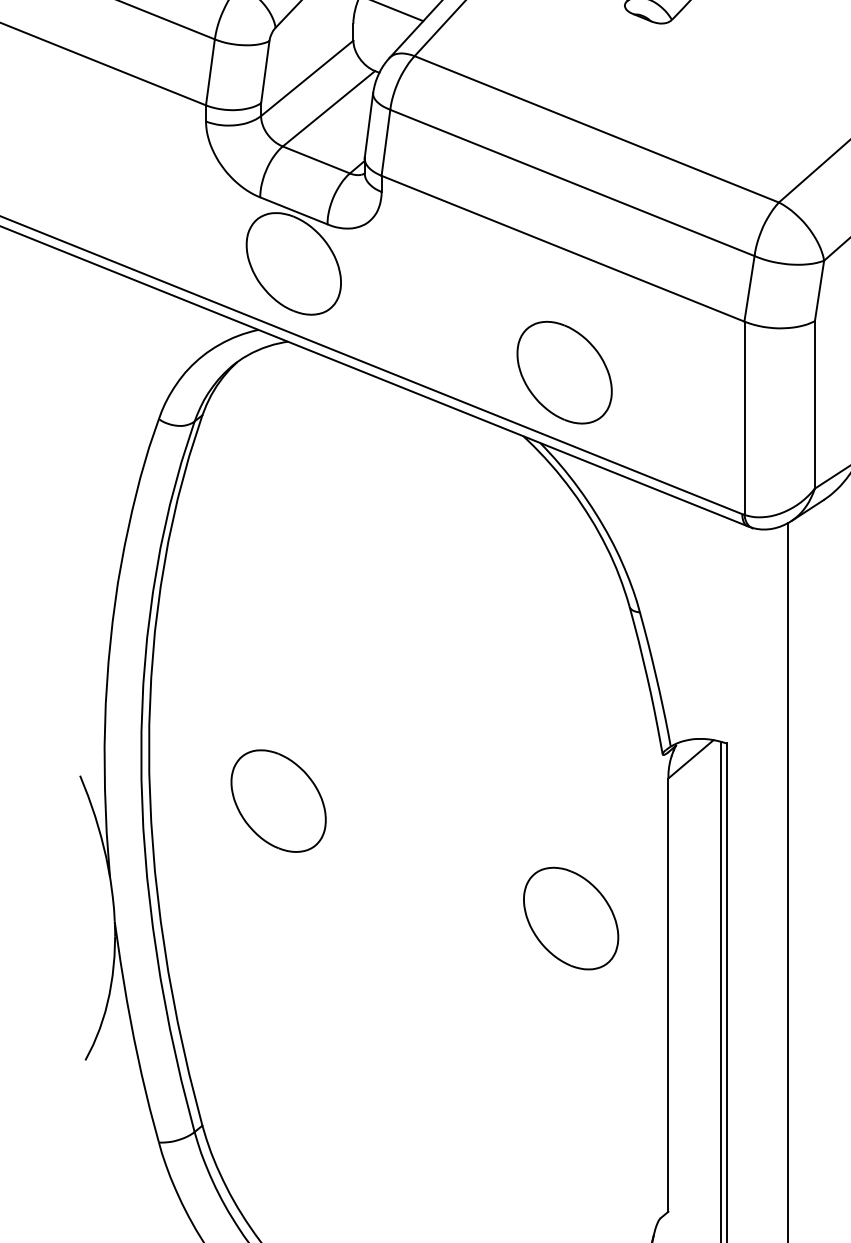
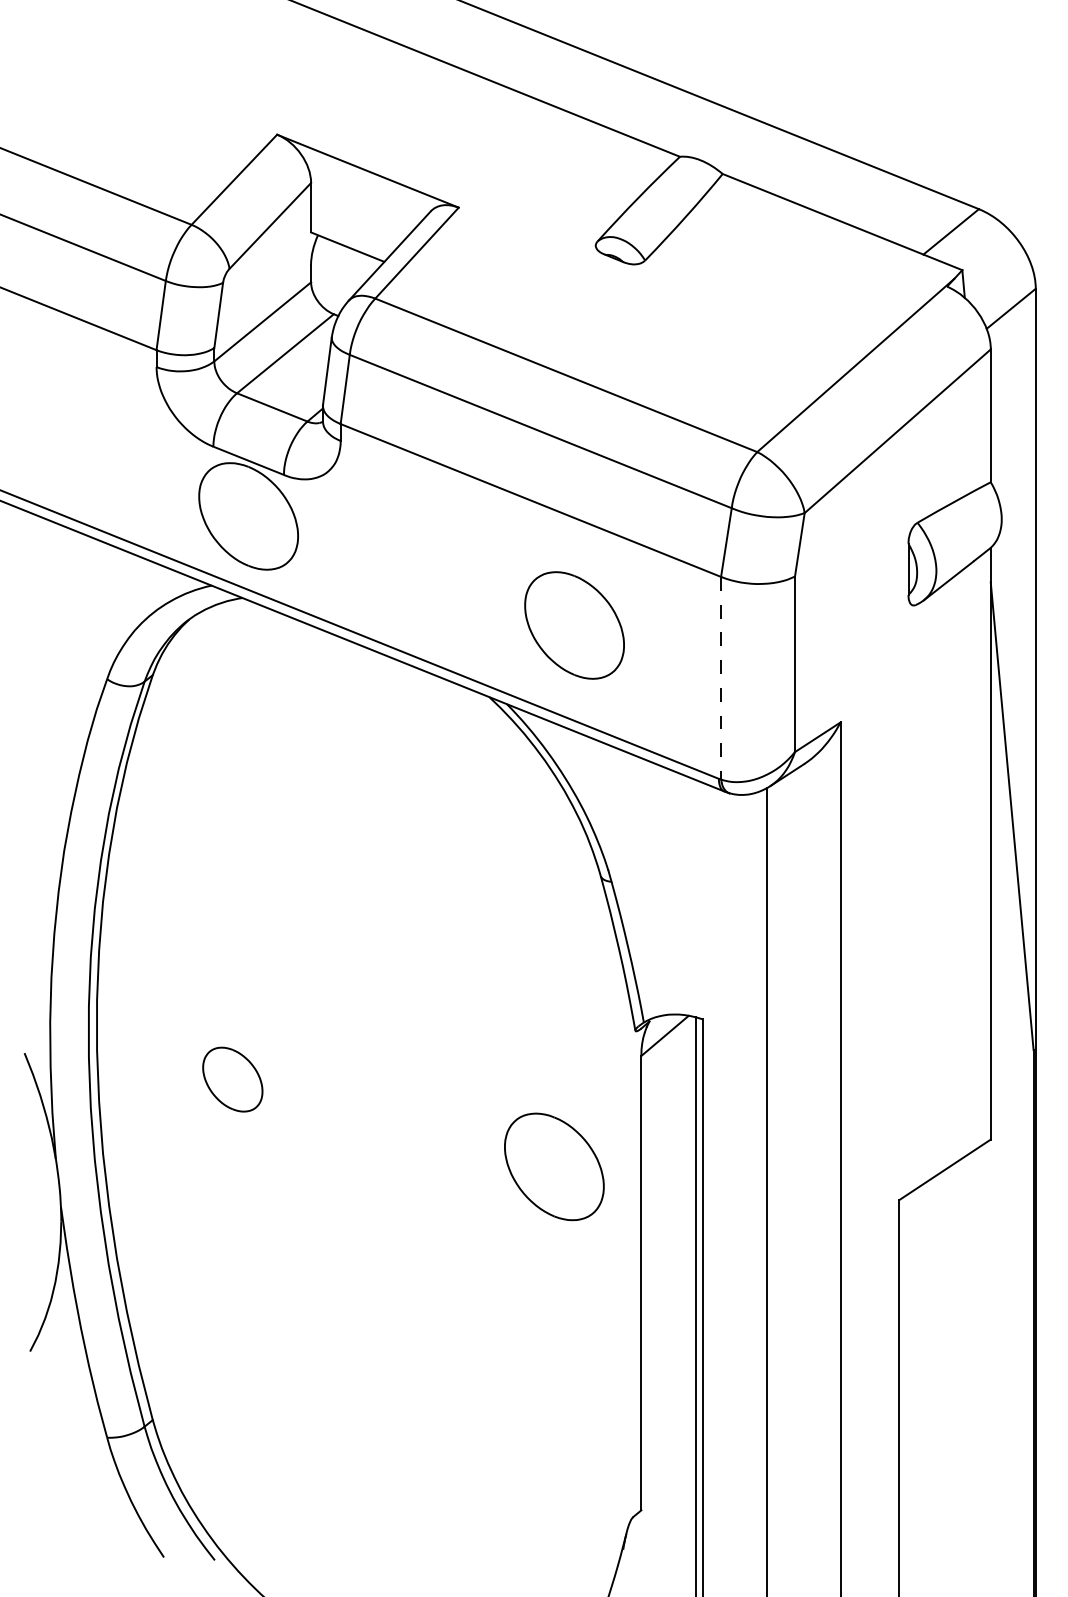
part: (564, 372) -> (574, 625), moved
line: (744, 418) -> (721, 678), solid -> dashed
part: (278, 800) -> (232, 1079), size x0.6
part: (571, 918) -> (554, 1166), moved

